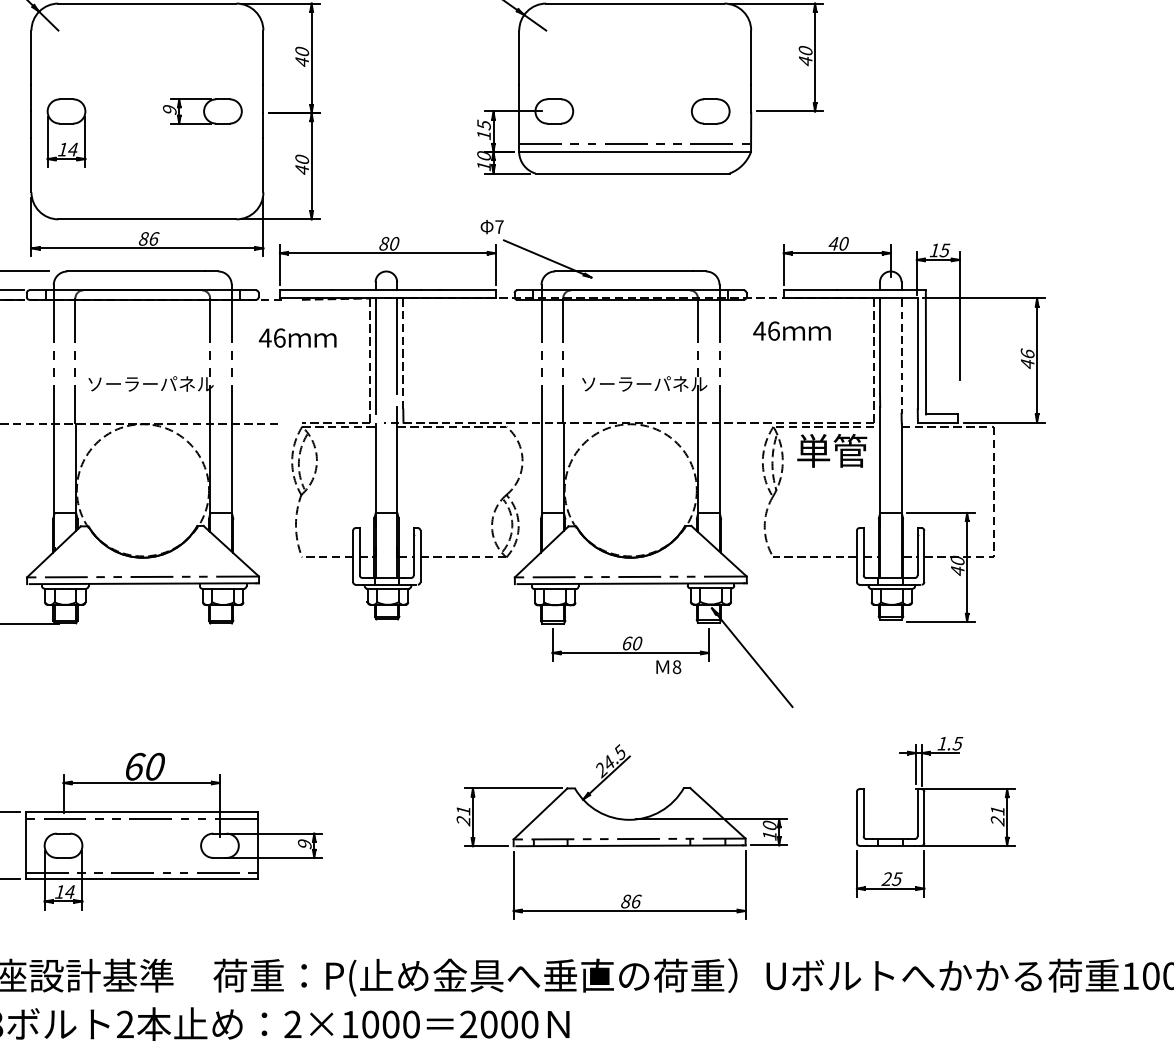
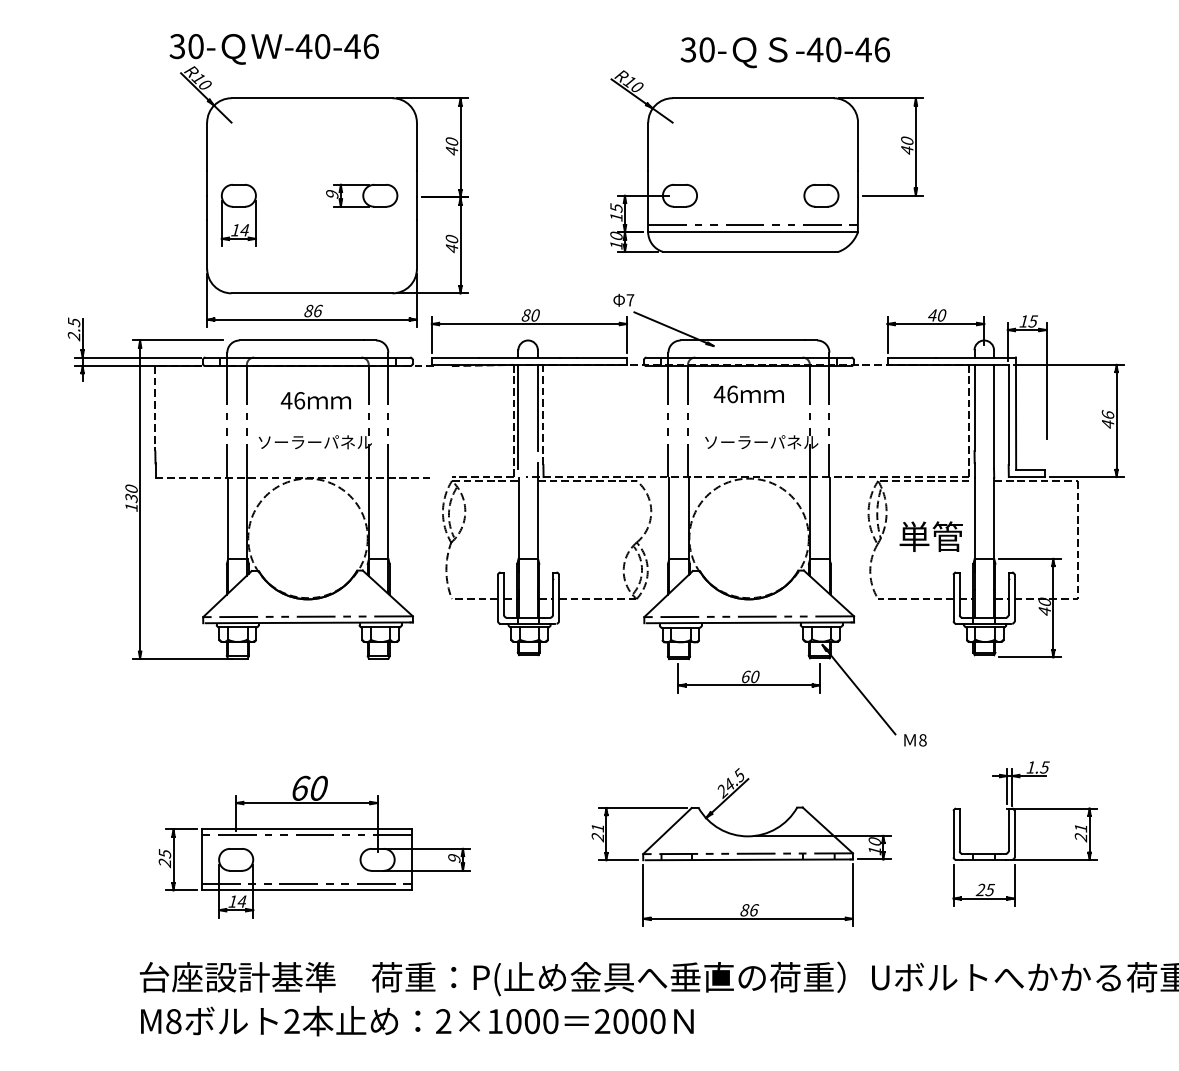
text: (791, 331) -> (748, 394), moved
text: (297, 337) -> (315, 400), moved
line: (902, 356) -> (994, 417), dashed -> solid
text: (831, 450) -> (930, 536), moved
text: (668, 667) -> (915, 740), moved

